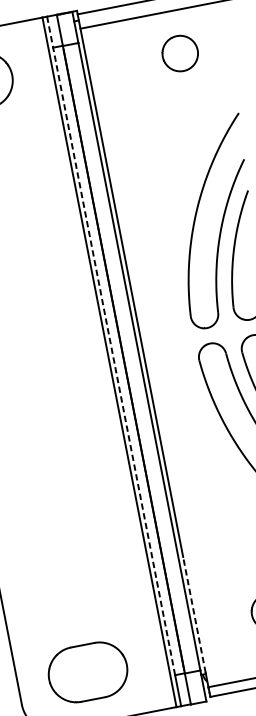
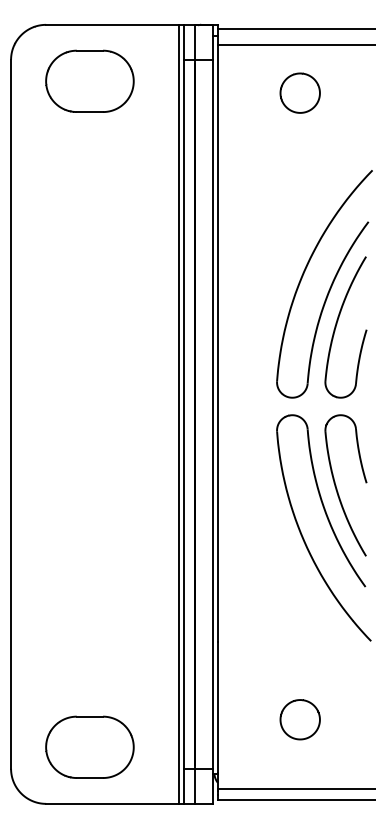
part: (179, 53) -> (299, 92), moved
line: (111, 345) -> (184, 396), dashed -> solid
line: (193, 614) -> (217, 706), dashed -> solid

